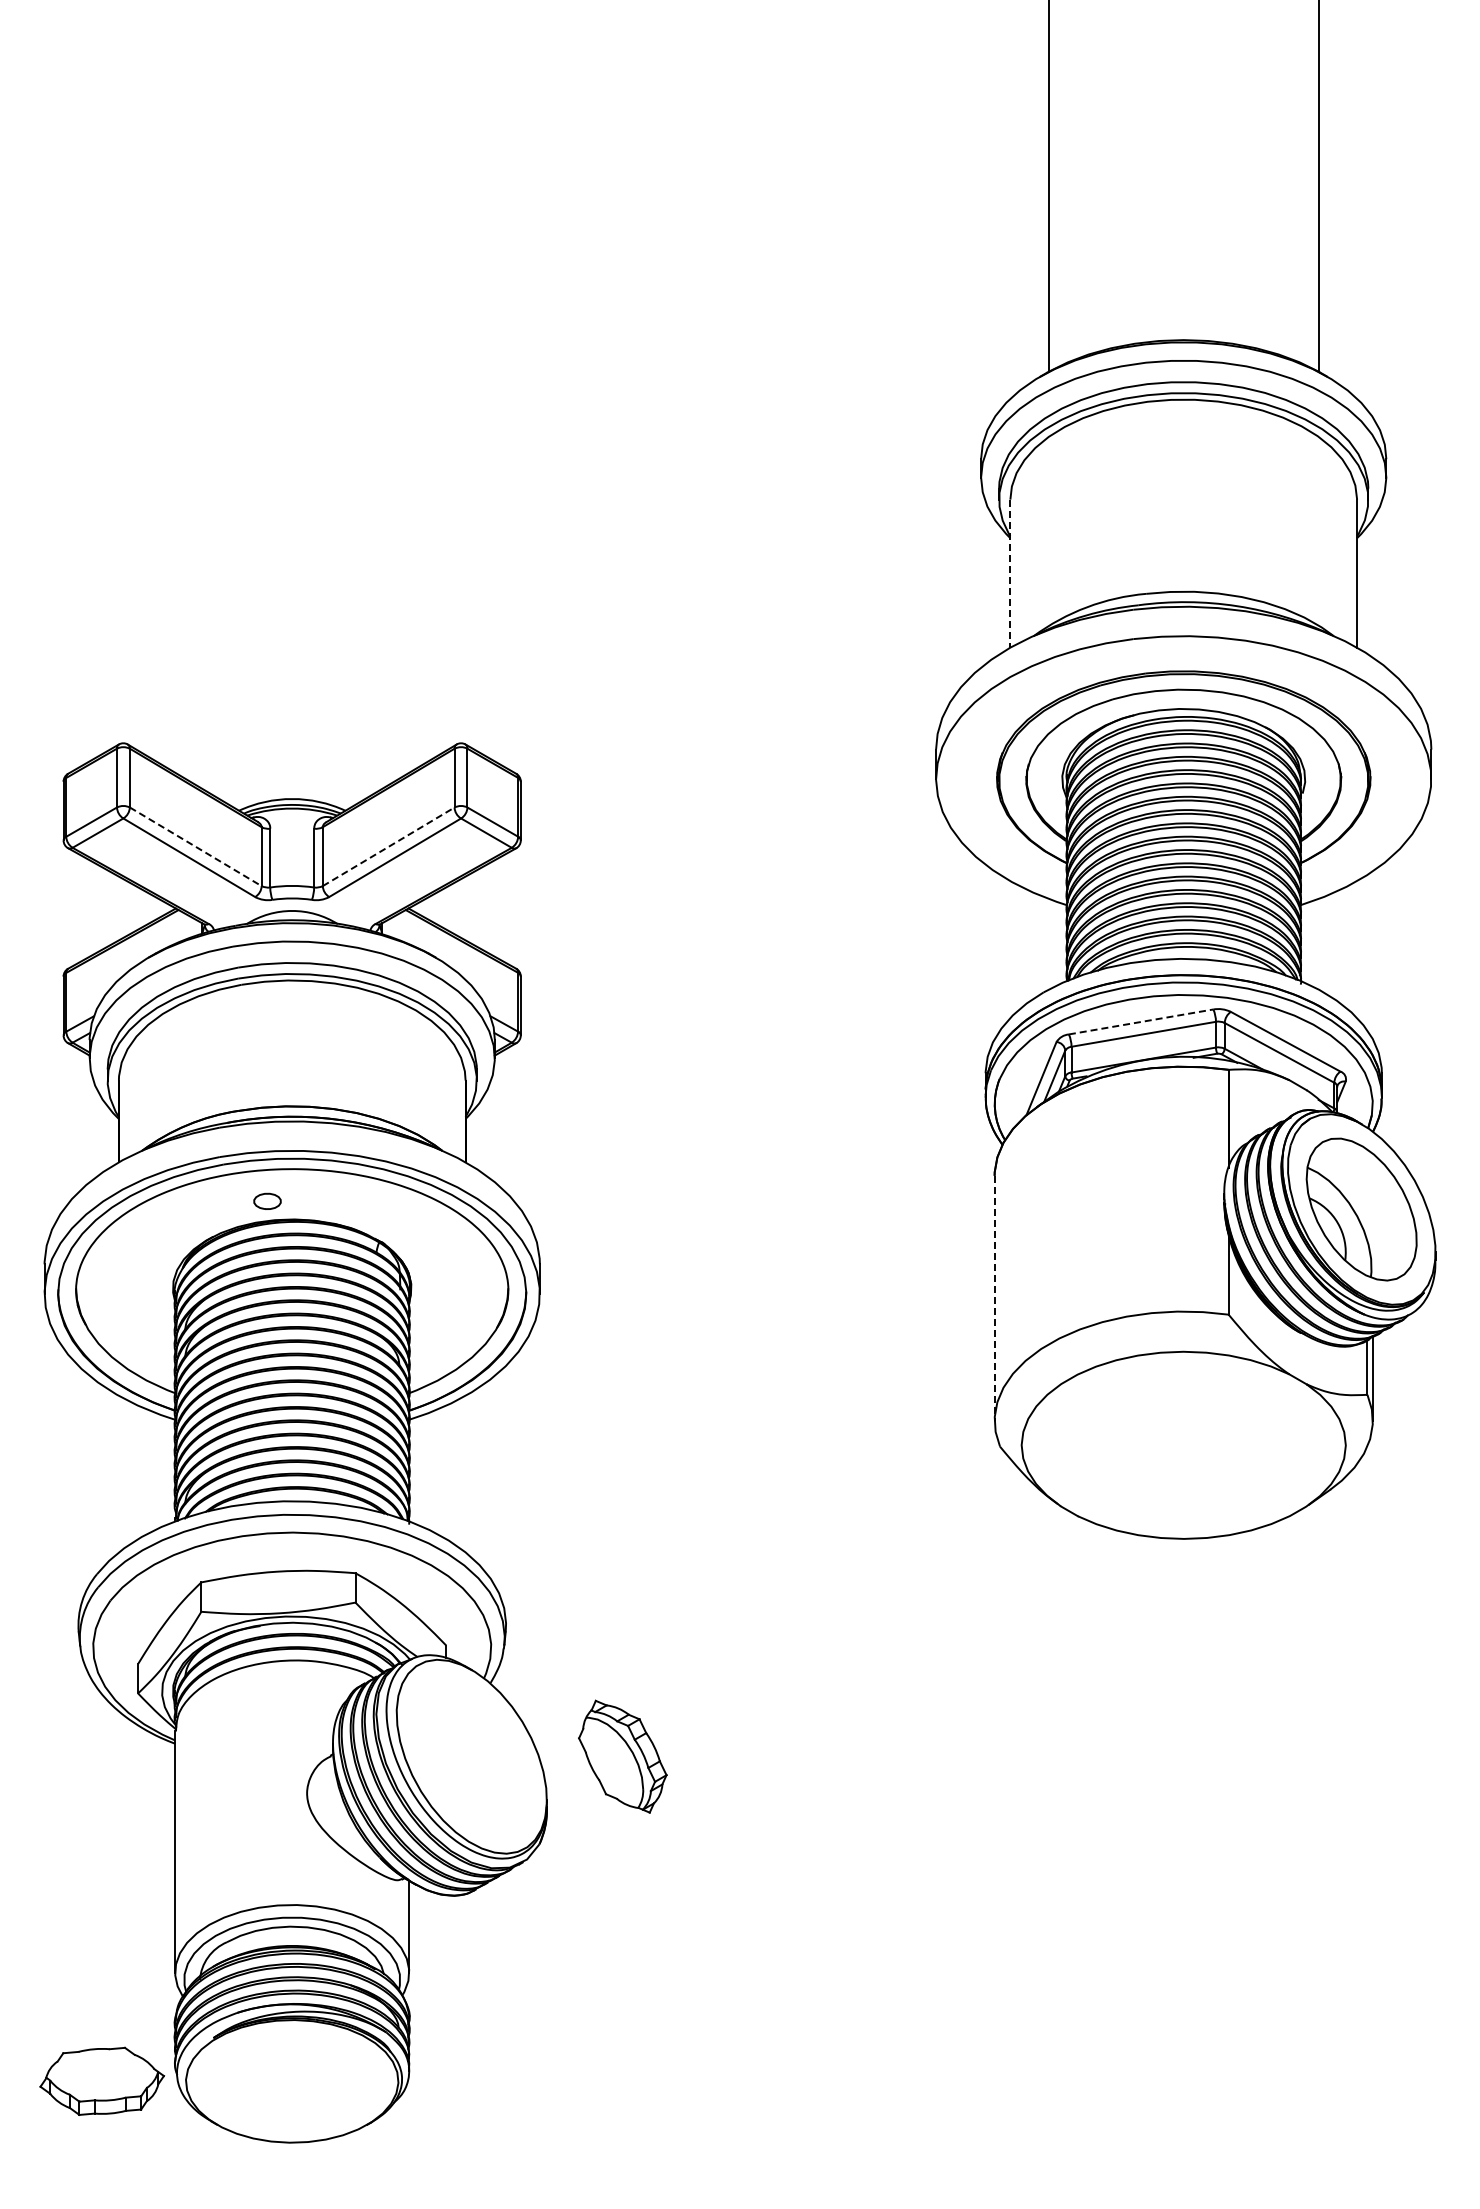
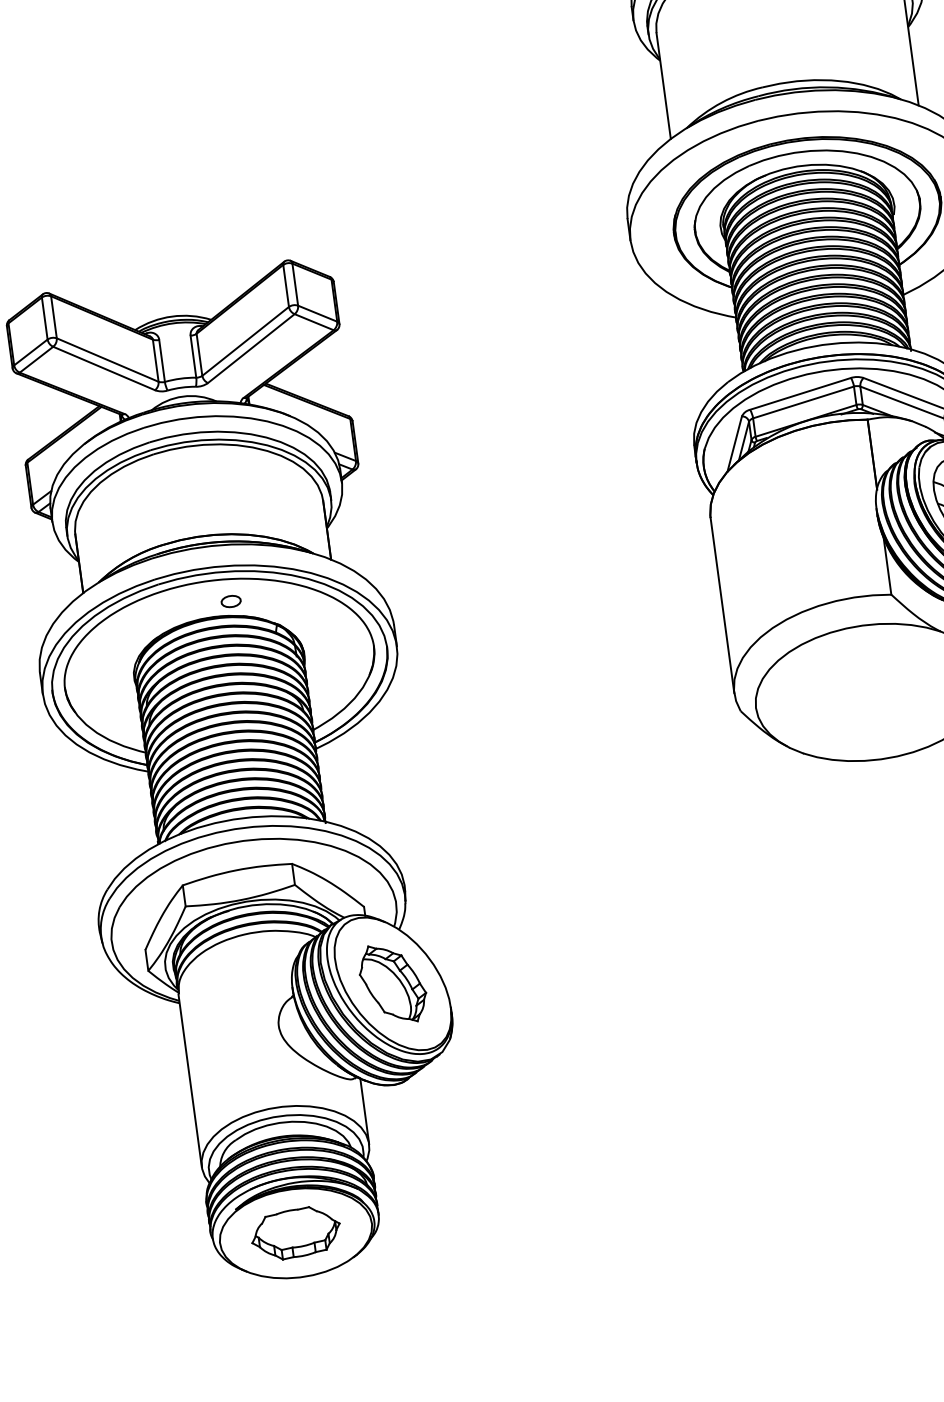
line: (1010, 573) -> (663, 85), dashed -> solid
line: (195, 846) -> (107, 359), dashed -> solid
line: (388, 846) -> (245, 341), dashed -> solid
line: (1141, 1021) -> (800, 393), dashed -> solid
part: (267, 1200) -> (231, 600), moved
line: (994, 1298) -> (722, 605), dashed -> solid
part: (622, 1756) -> (392, 983), moved
part: (102, 2080) -> (296, 1232), moved

